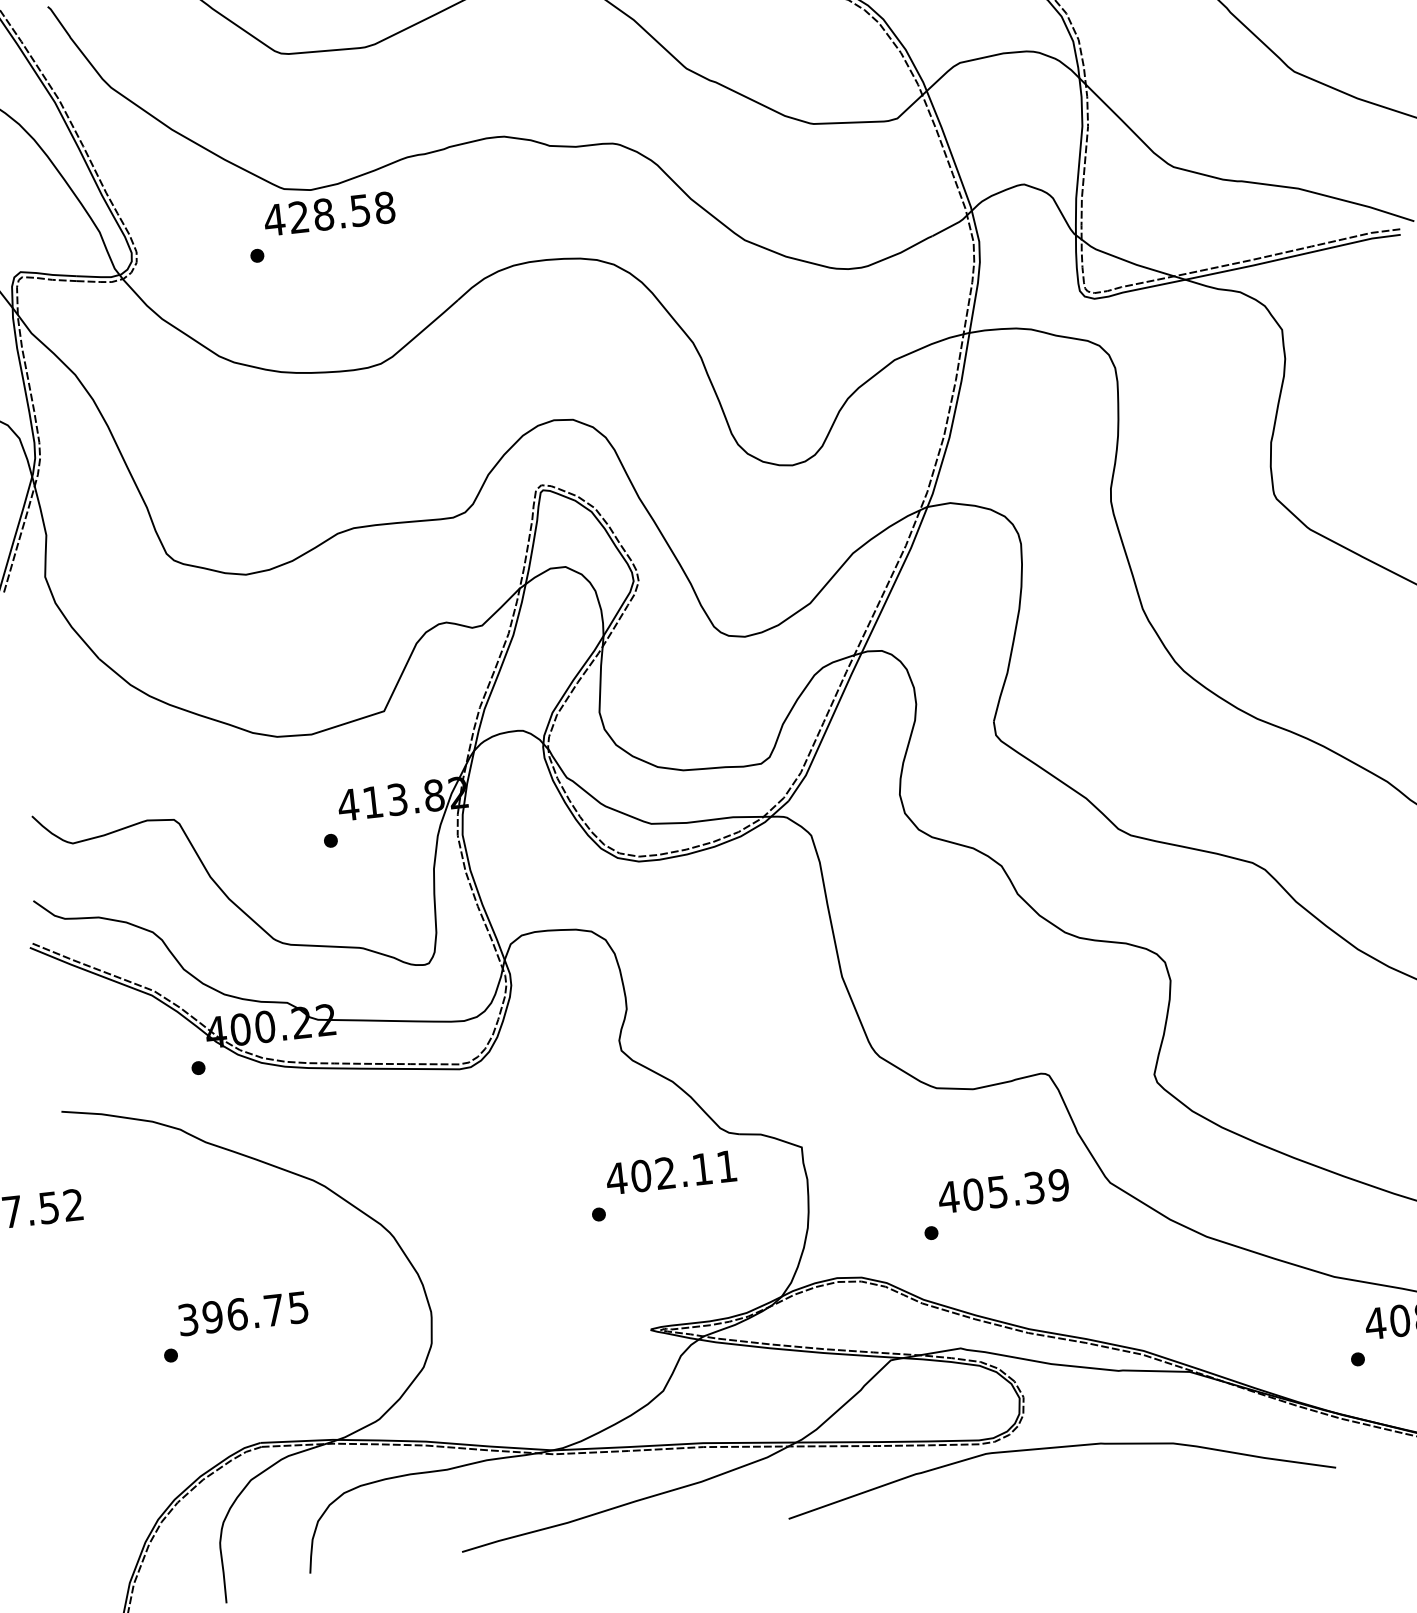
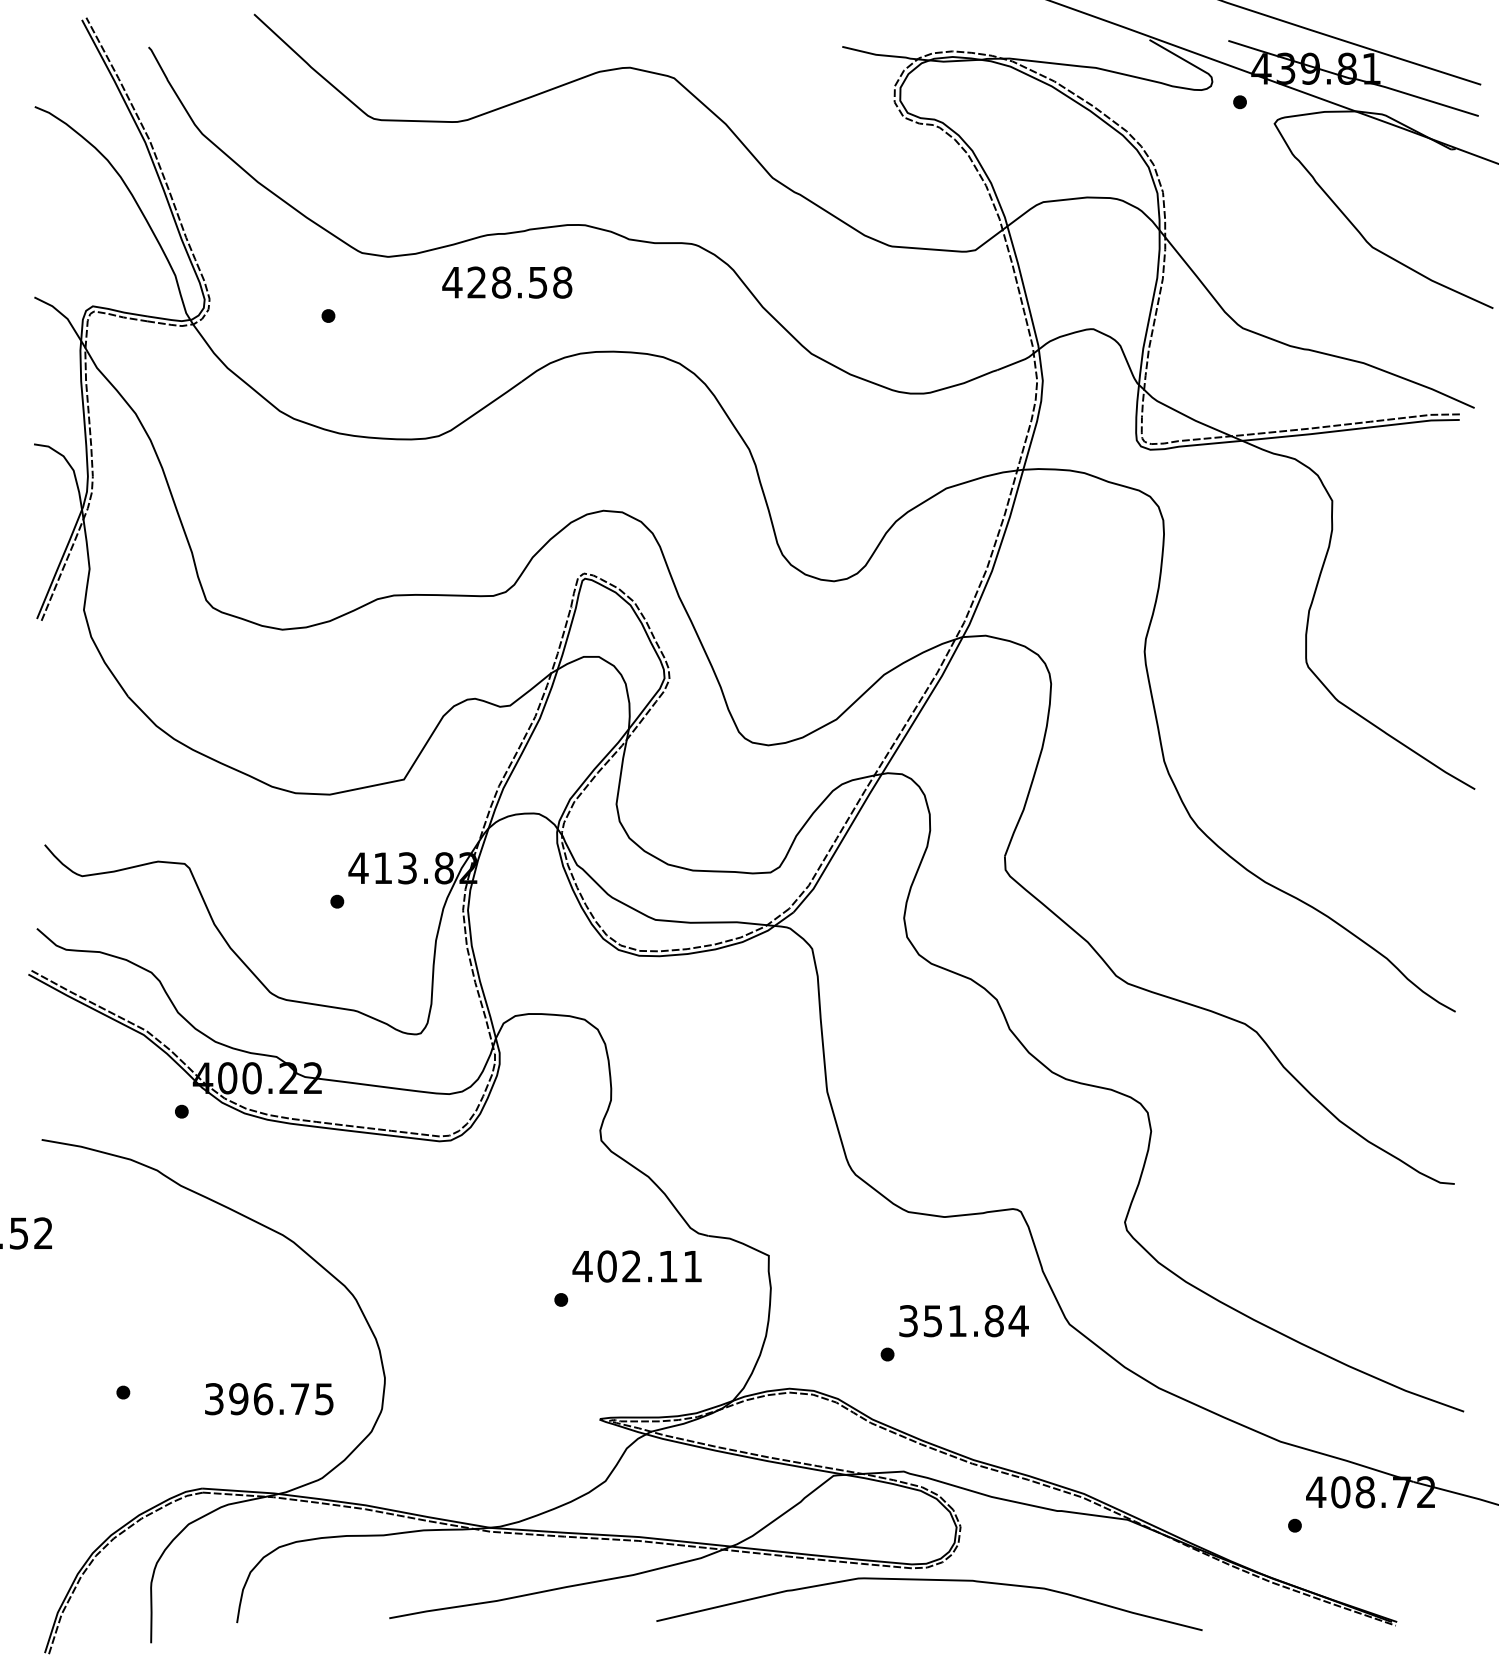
text: (329, 213) -> (507, 282), moved
text: (1003, 1191) -> (963, 1321), 405.39 -> 351.84
text: (243, 1314) -> (269, 1399), moved
curve: (1057, 1448) -> (929, 1580), moved

